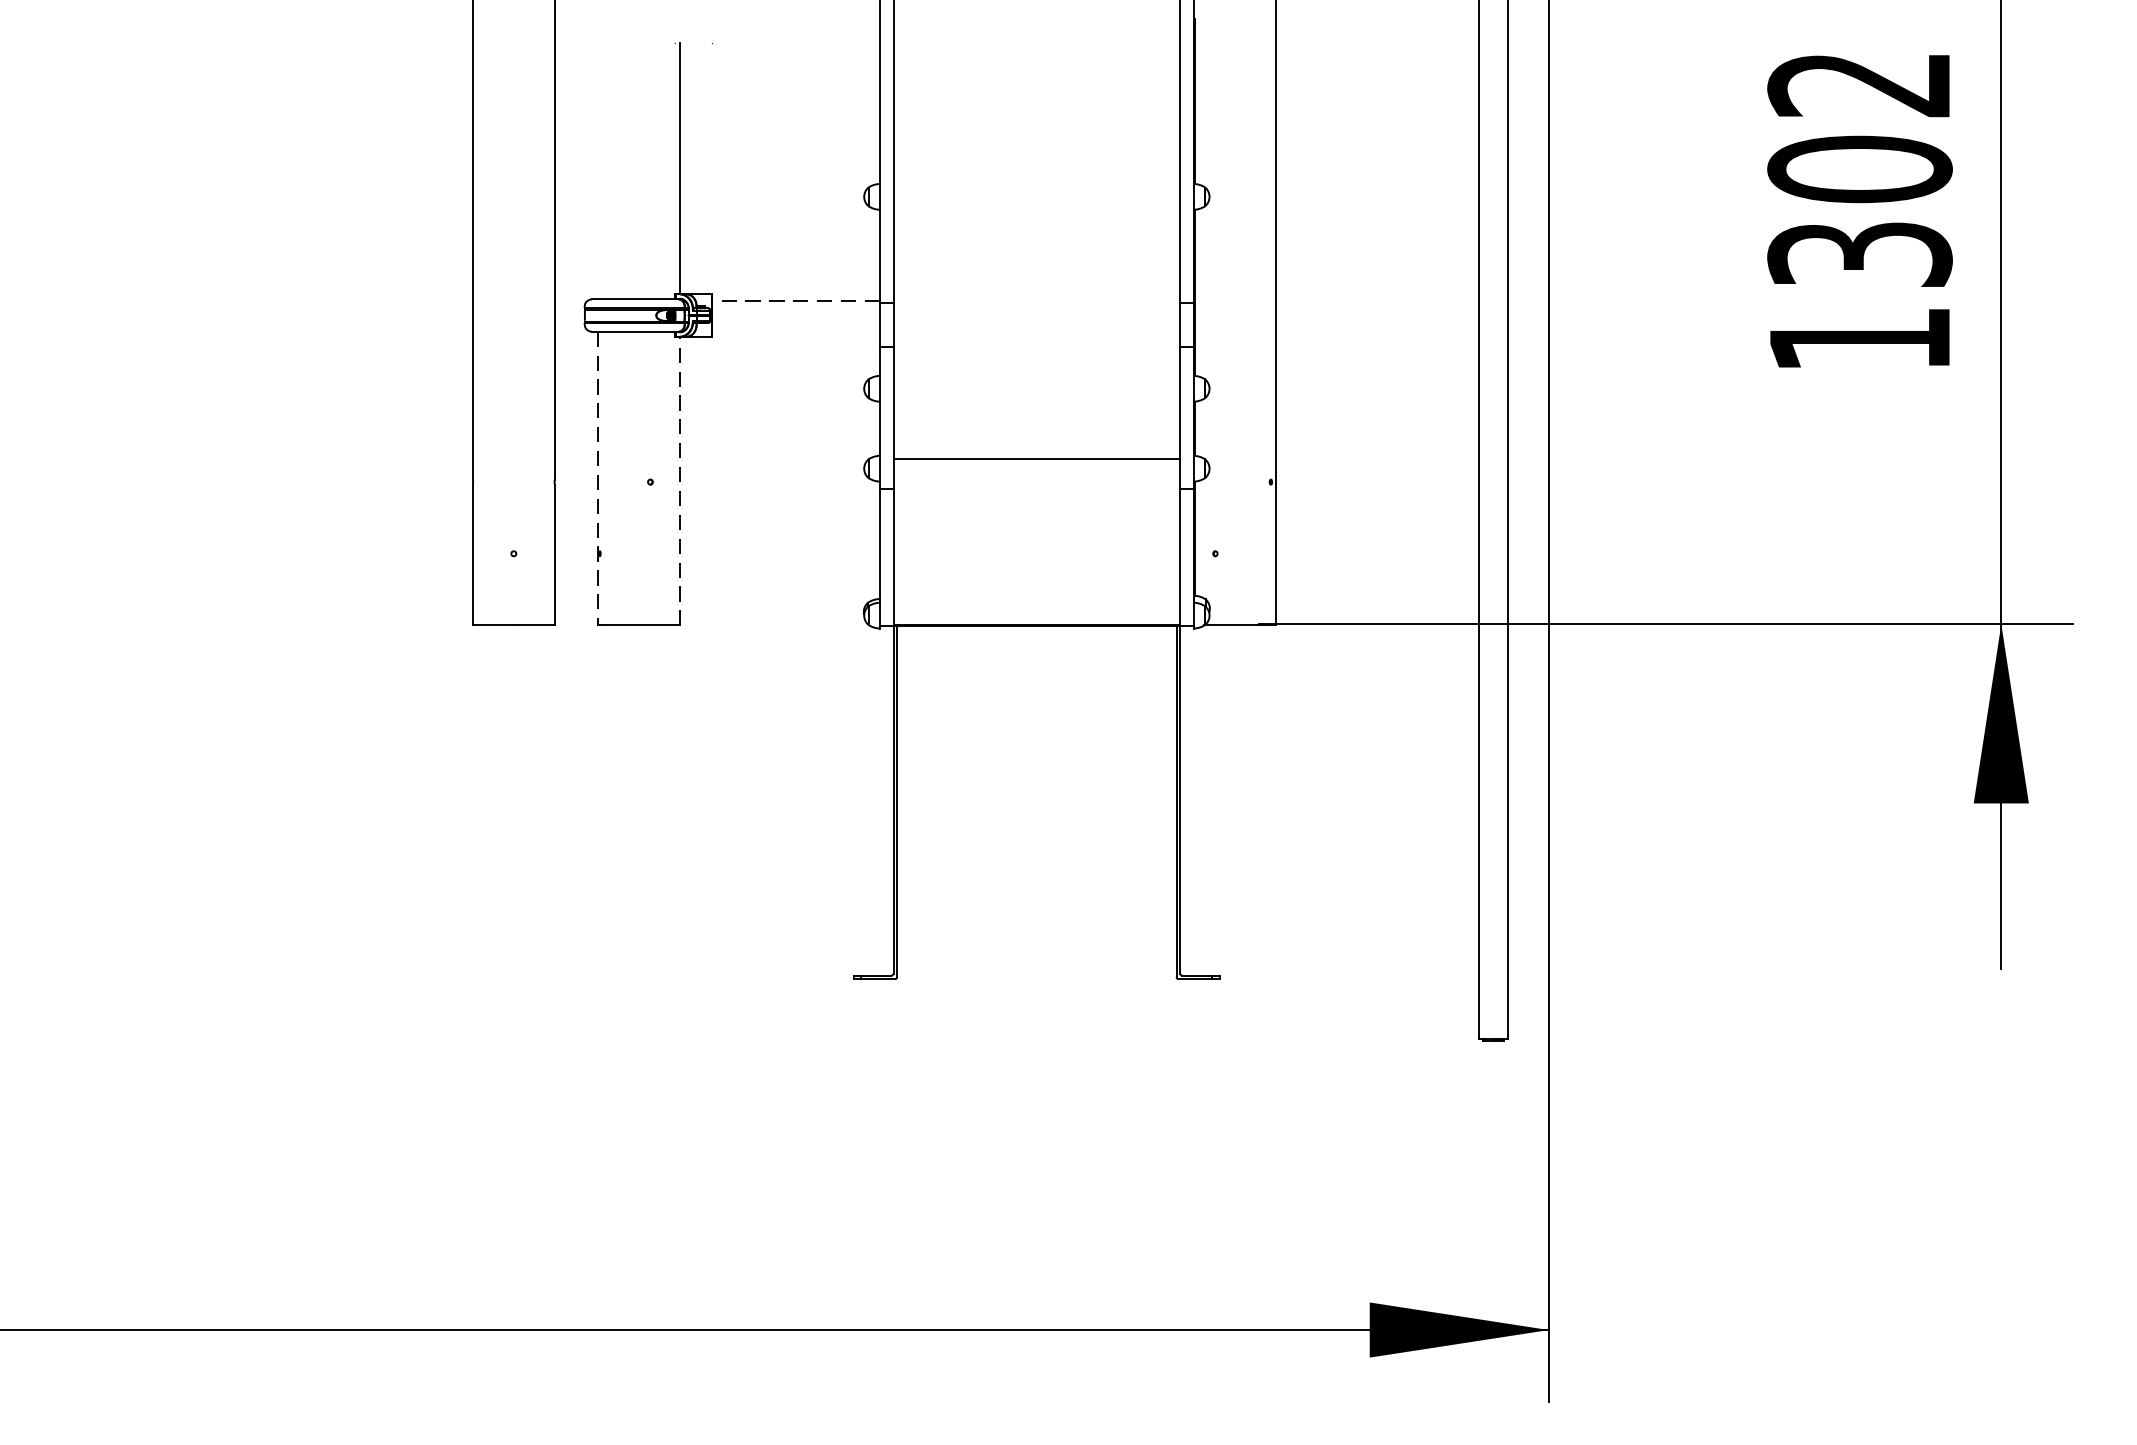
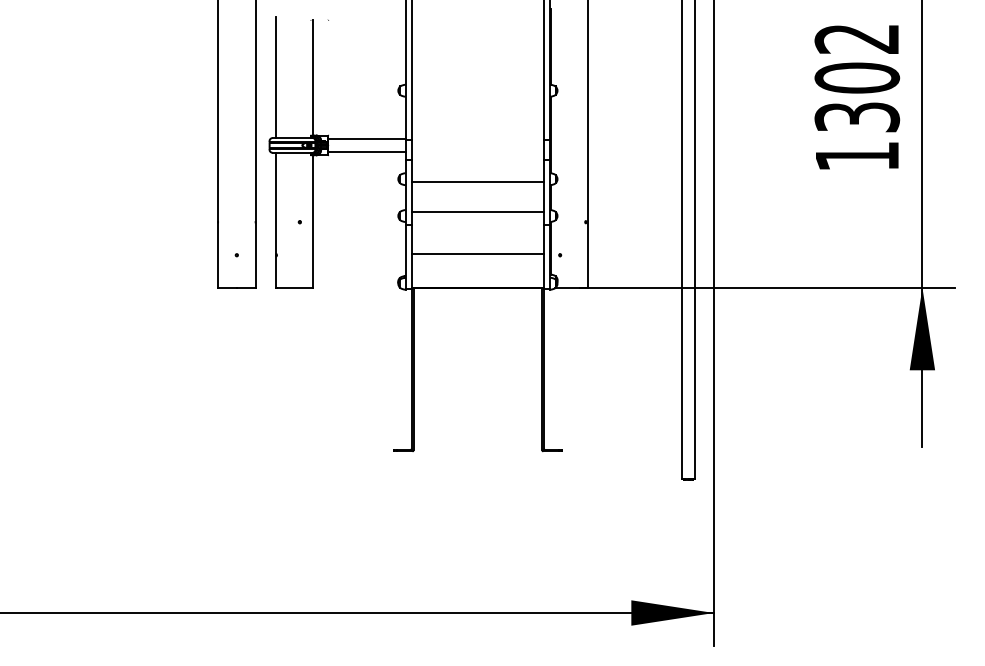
line: (597, 168) -> (275, 77), added
line: (795, 300) -> (366, 138), dashed -> solid
line: (795, 330) -> (366, 152), added
line: (1035, 393) -> (477, 181), added
line: (597, 478) -> (275, 220), dashed -> solid
line: (680, 480) -> (313, 221), dashed -> solid
line: (1035, 550) -> (477, 253), added

